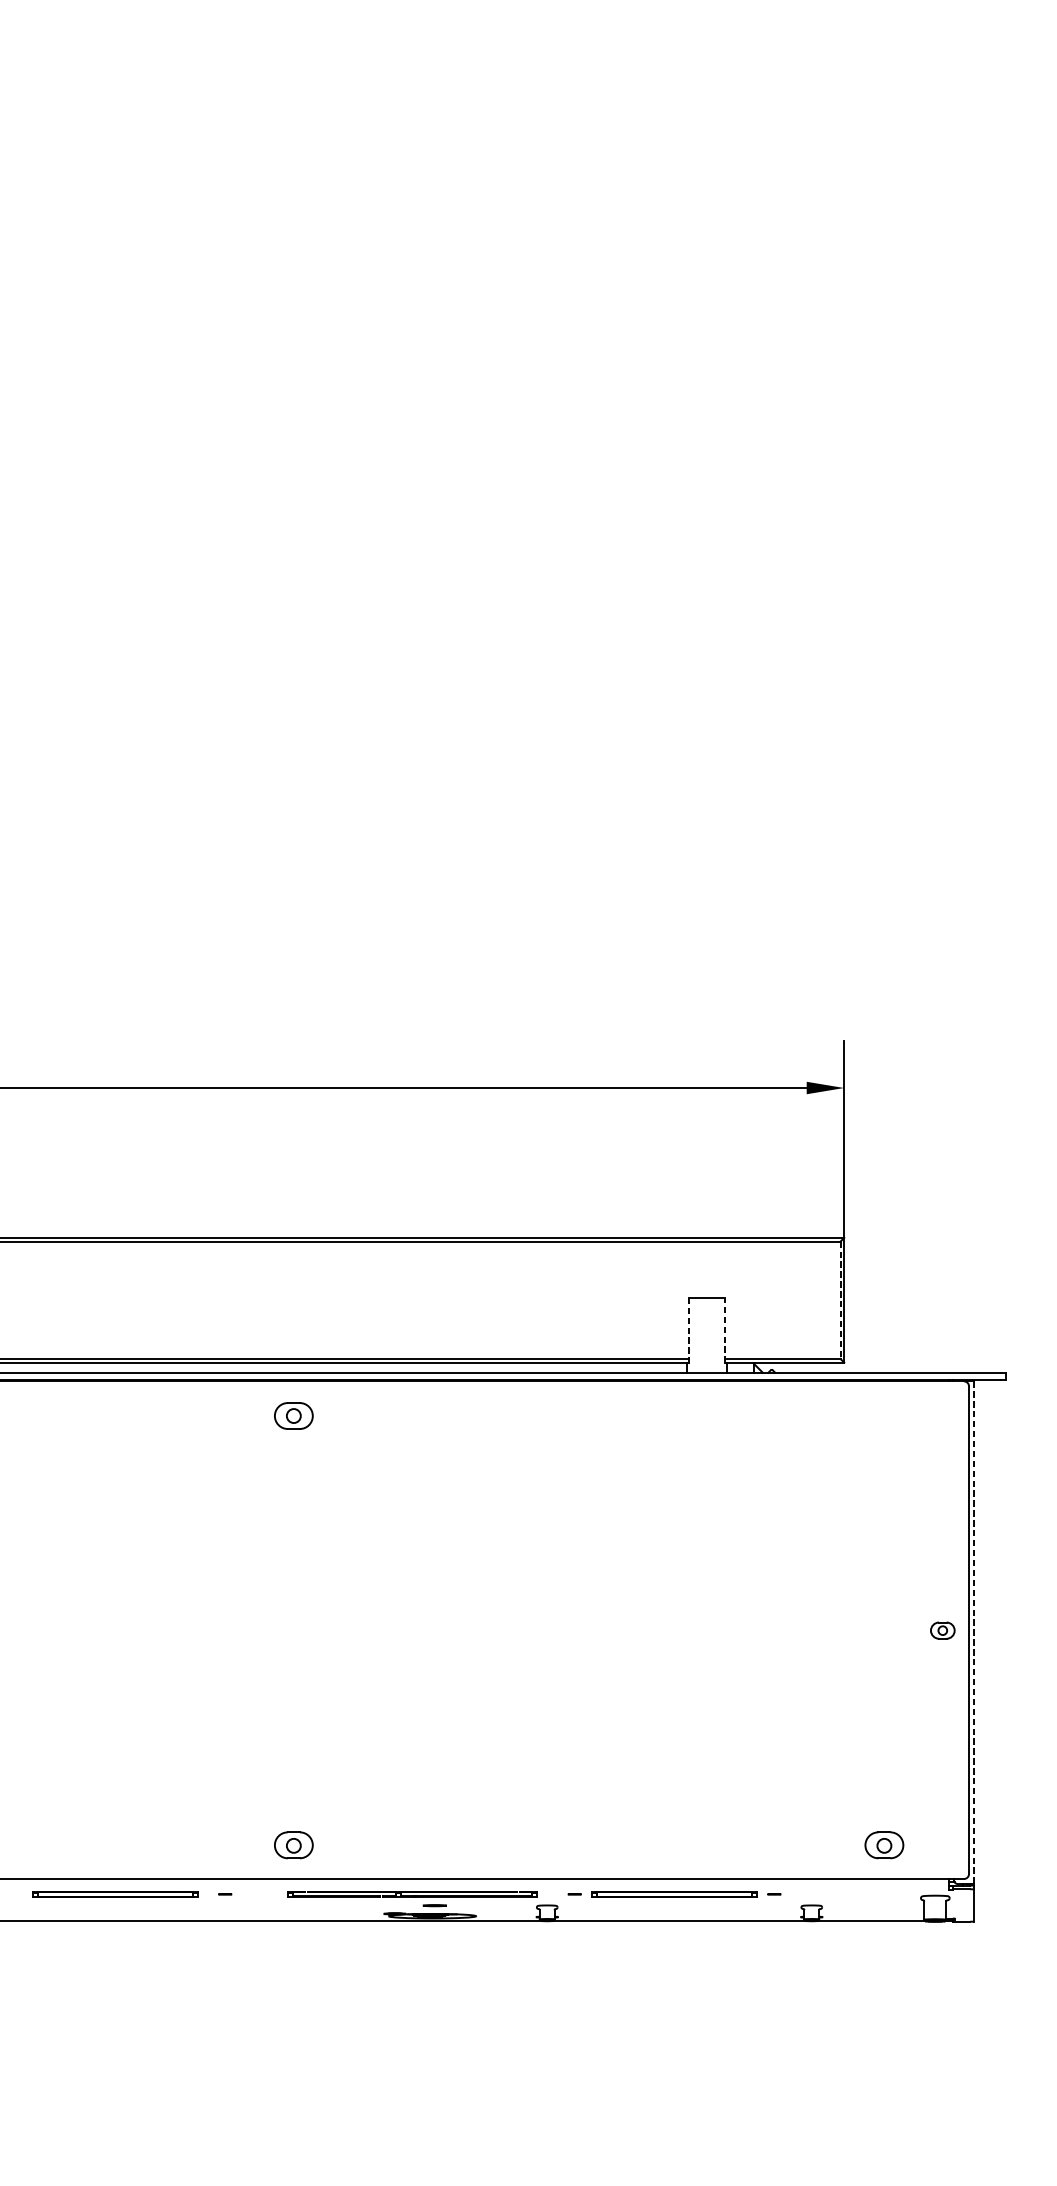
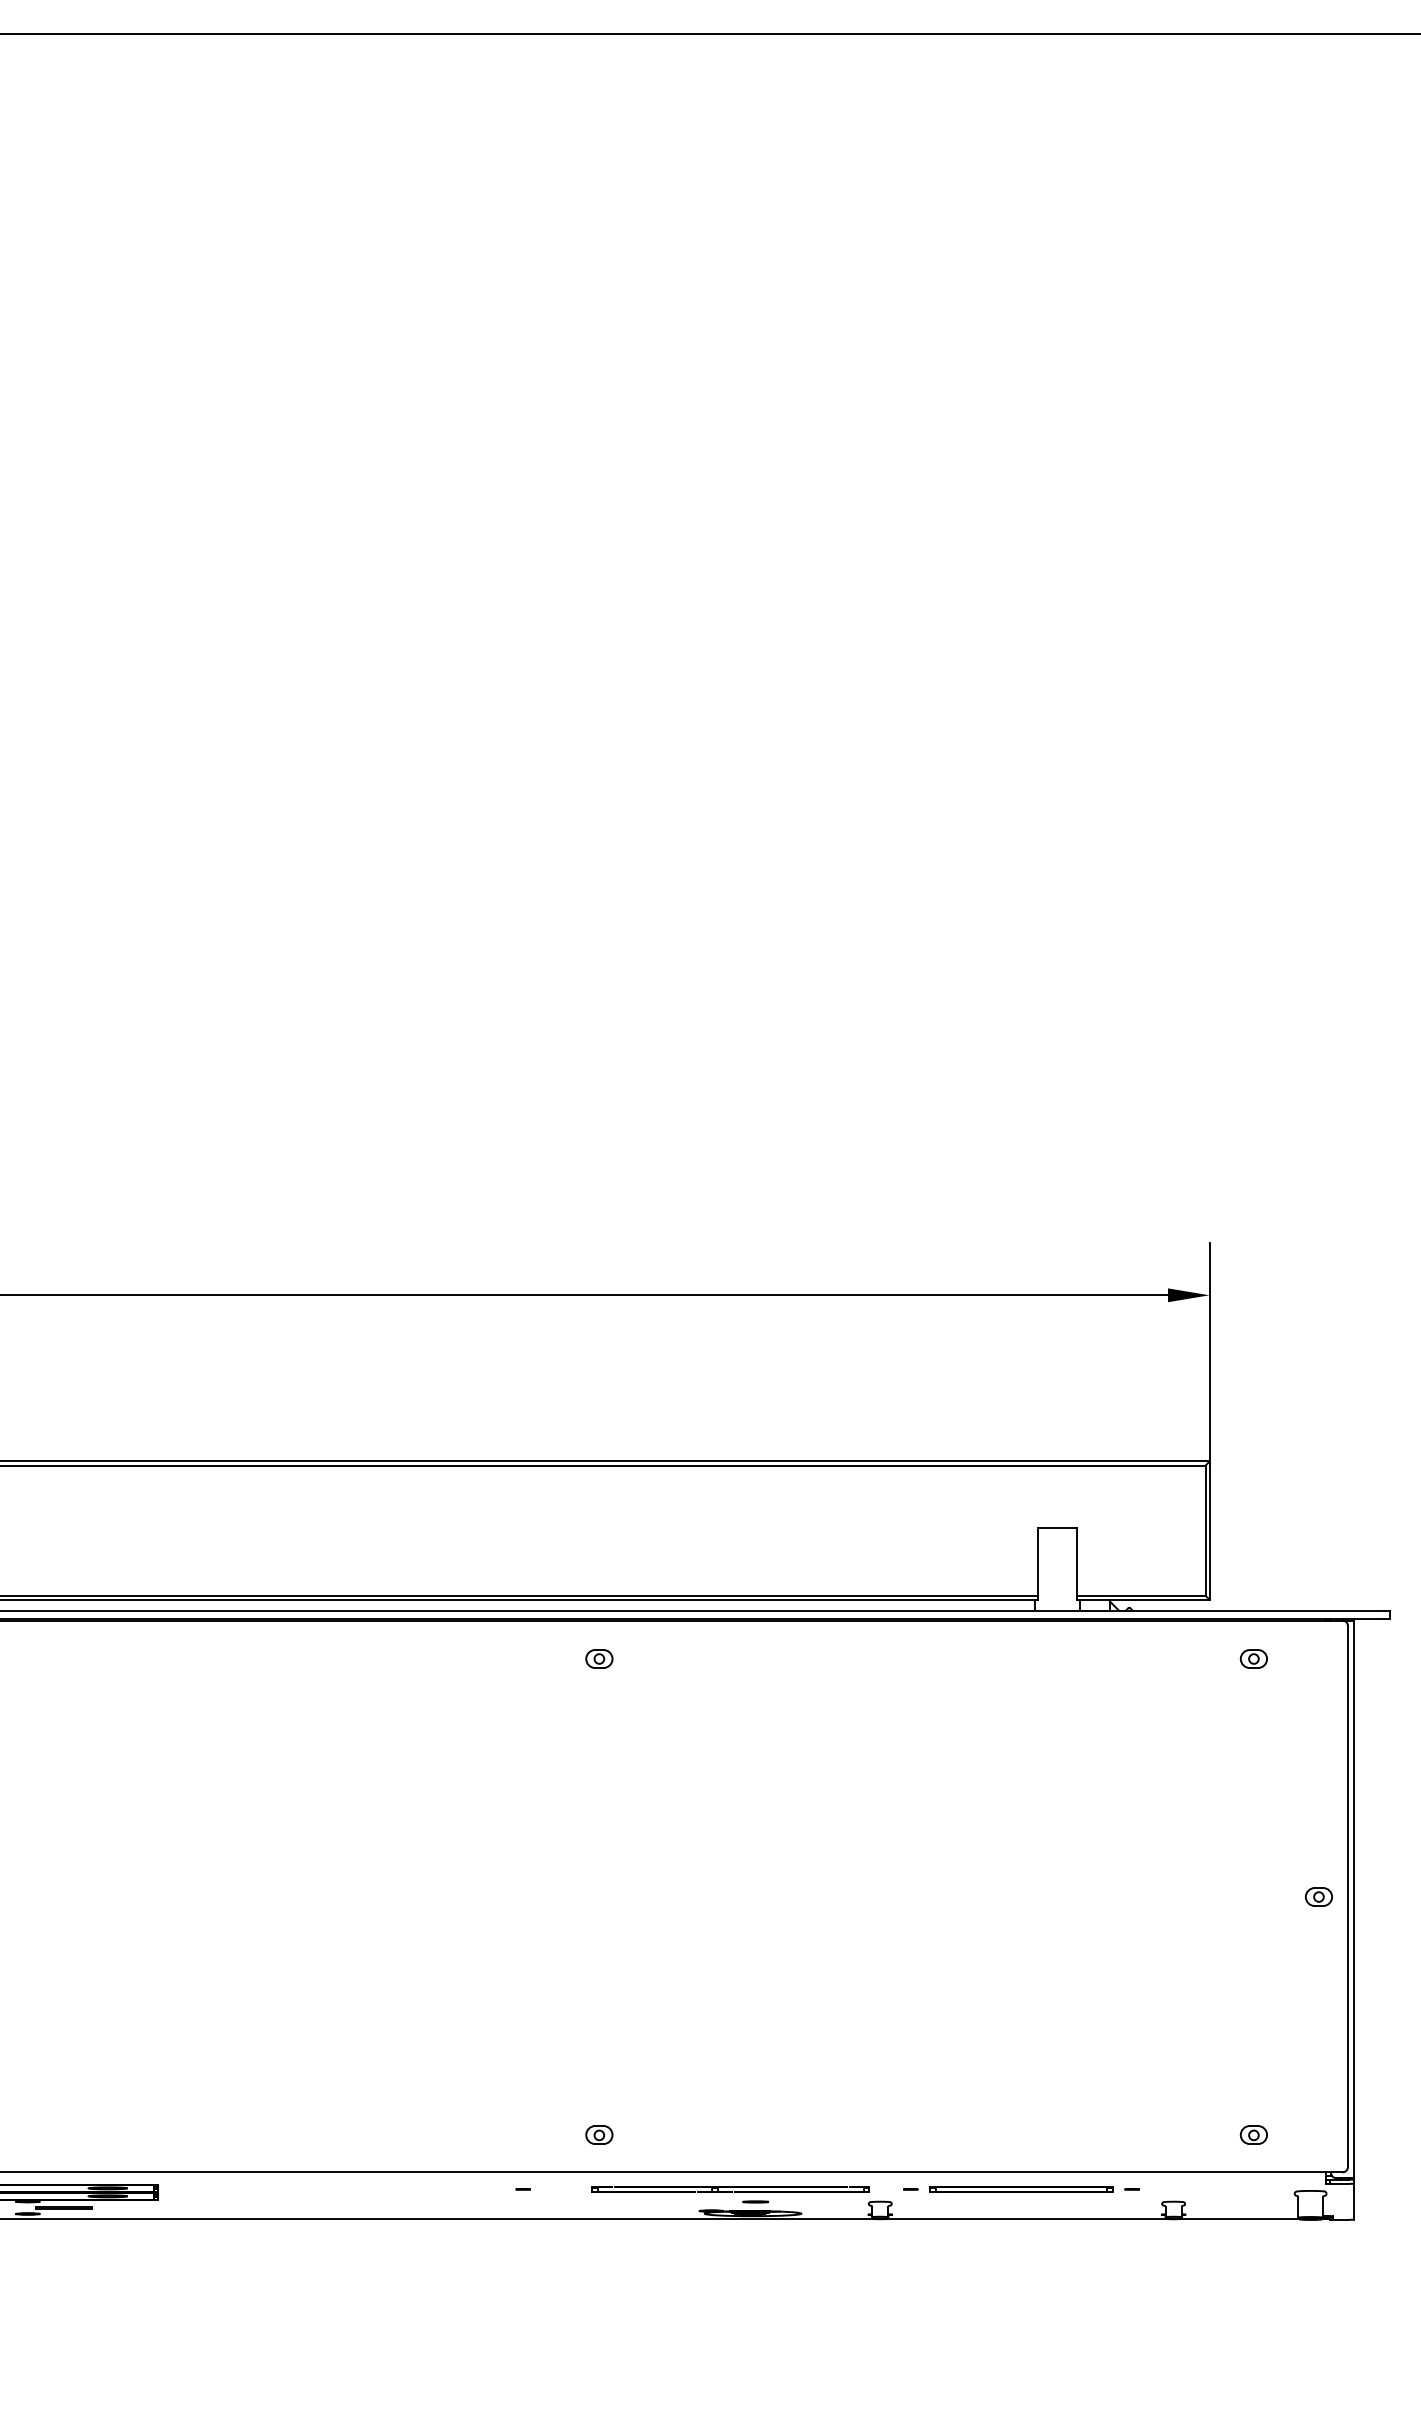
line: (840, 1301) -> (1205, 1531), dashed -> solid
line: (689, 1329) -> (1037, 1563), dashed -> solid
line: (725, 1329) -> (1077, 1563), dashed -> solid
part: (294, 1415) -> (599, 1658), size x0.62
part: (883, 1415) -> (1253, 1658), added
line: (973, 1632) -> (1353, 1899), dashed -> solid
part: (294, 1844) -> (599, 2134), size x0.62
part: (883, 1844) -> (1253, 2134), size x0.62
part: (115, 1894) -> (401, 2189), removed

